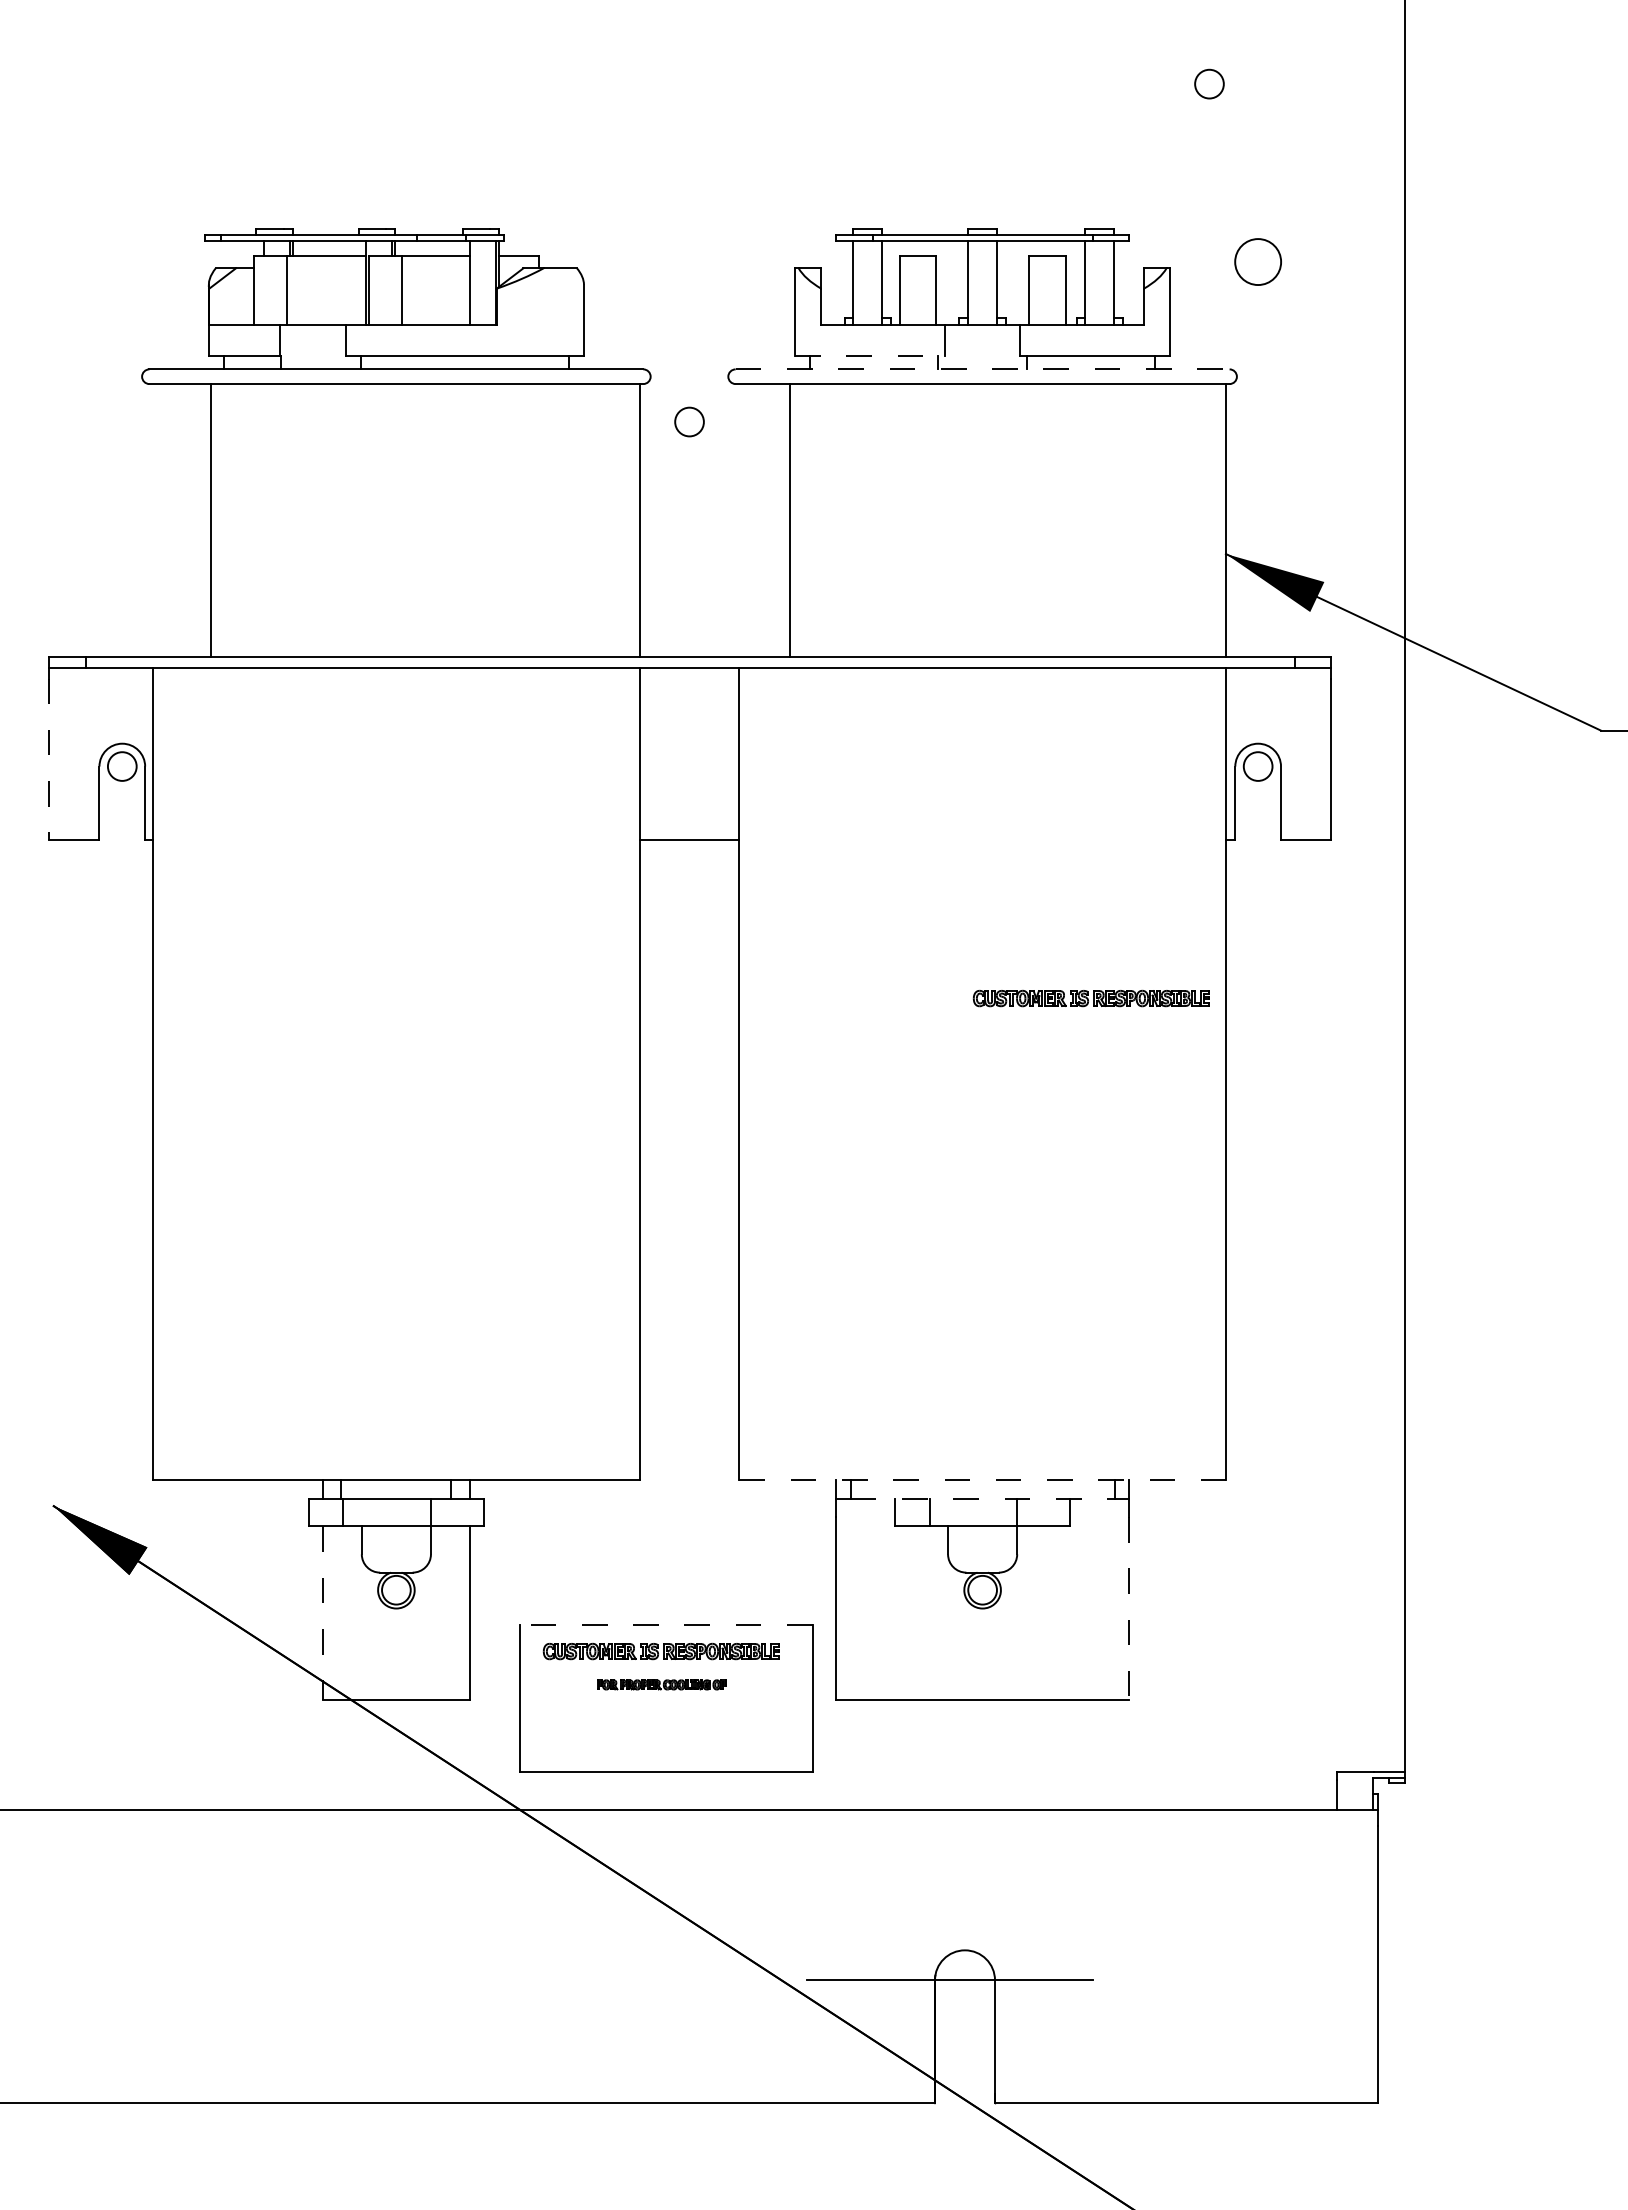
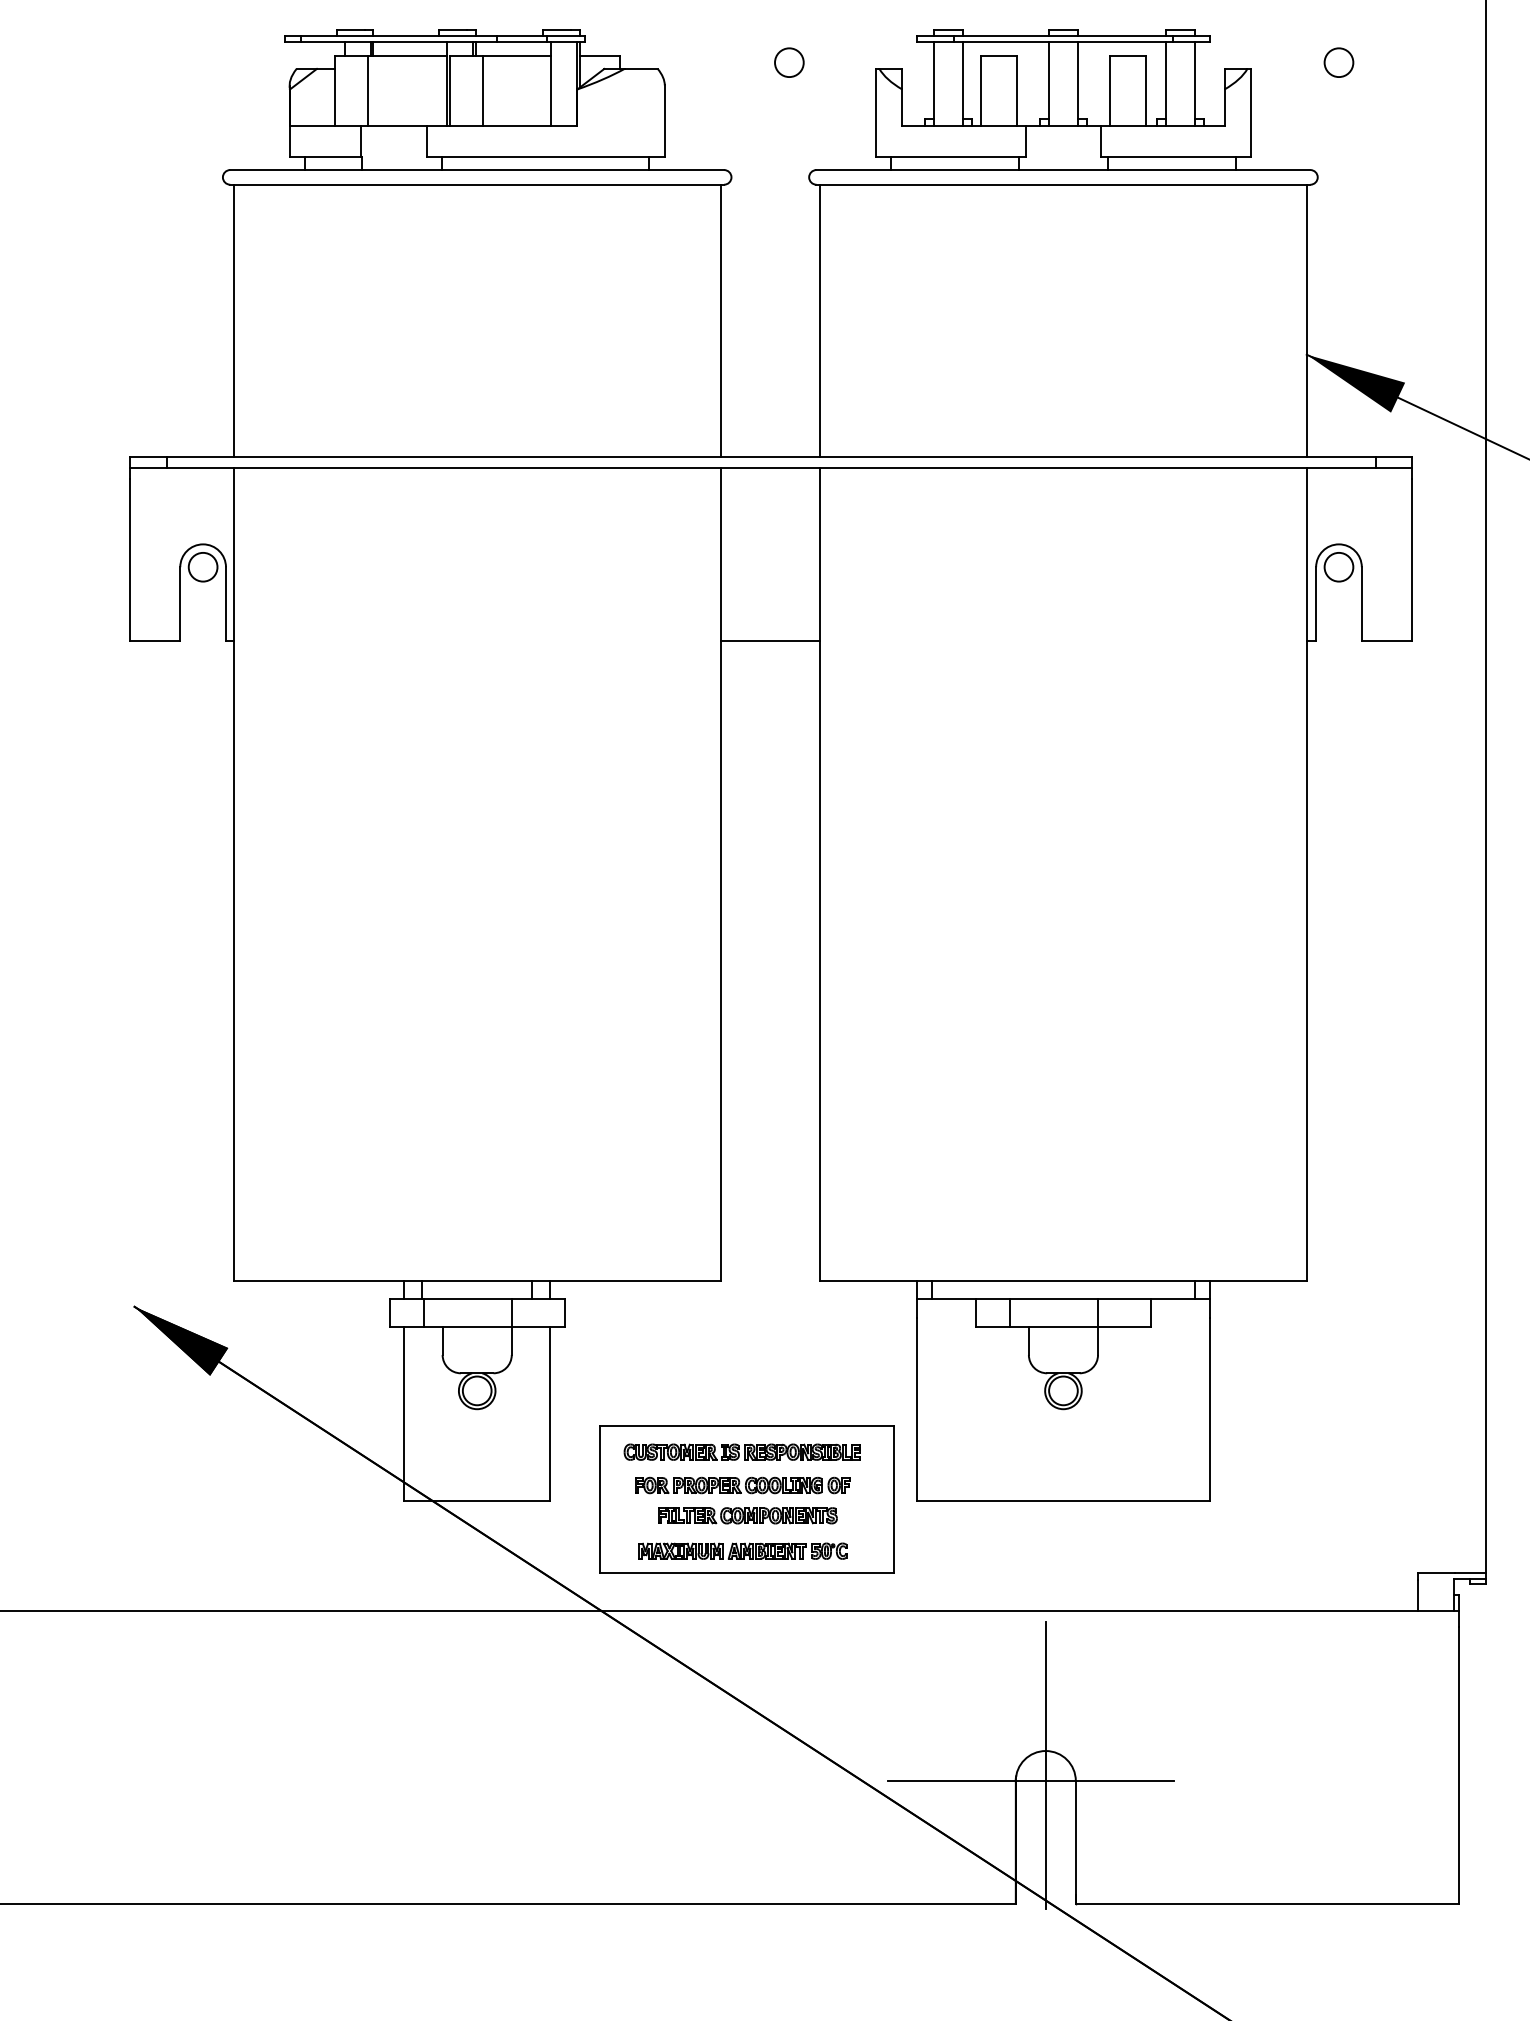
circle: (1257, 261) -> (1338, 62), size x0.62
line: (870, 356) -> (951, 157), dashed -> solid
line: (982, 369) -> (1063, 170), dashed -> solid
circle: (689, 421) -> (789, 62), moved
line: (211, 520) -> (234, 321), moved
line: (790, 520) -> (820, 321), moved
line: (49, 759) -> (130, 560), dashed -> solid
part: (1090, 998) -> (1171, 799), removed
line: (983, 1480) -> (1064, 1281), dashed -> solid
line: (982, 1498) -> (1063, 1299), dashed -> solid
line: (1129, 1608) -> (1210, 1409), dashed -> solid
line: (323, 1613) -> (404, 1414), dashed -> solid
line: (666, 1625) -> (747, 1426), dashed -> solid
part: (661, 1684) -> (742, 1485), size x1.67
part: (666, 1714) -> (747, 1515), added
part: (662, 1750) -> (743, 1551), added
line: (965, 1964) -> (1046, 1765), added

